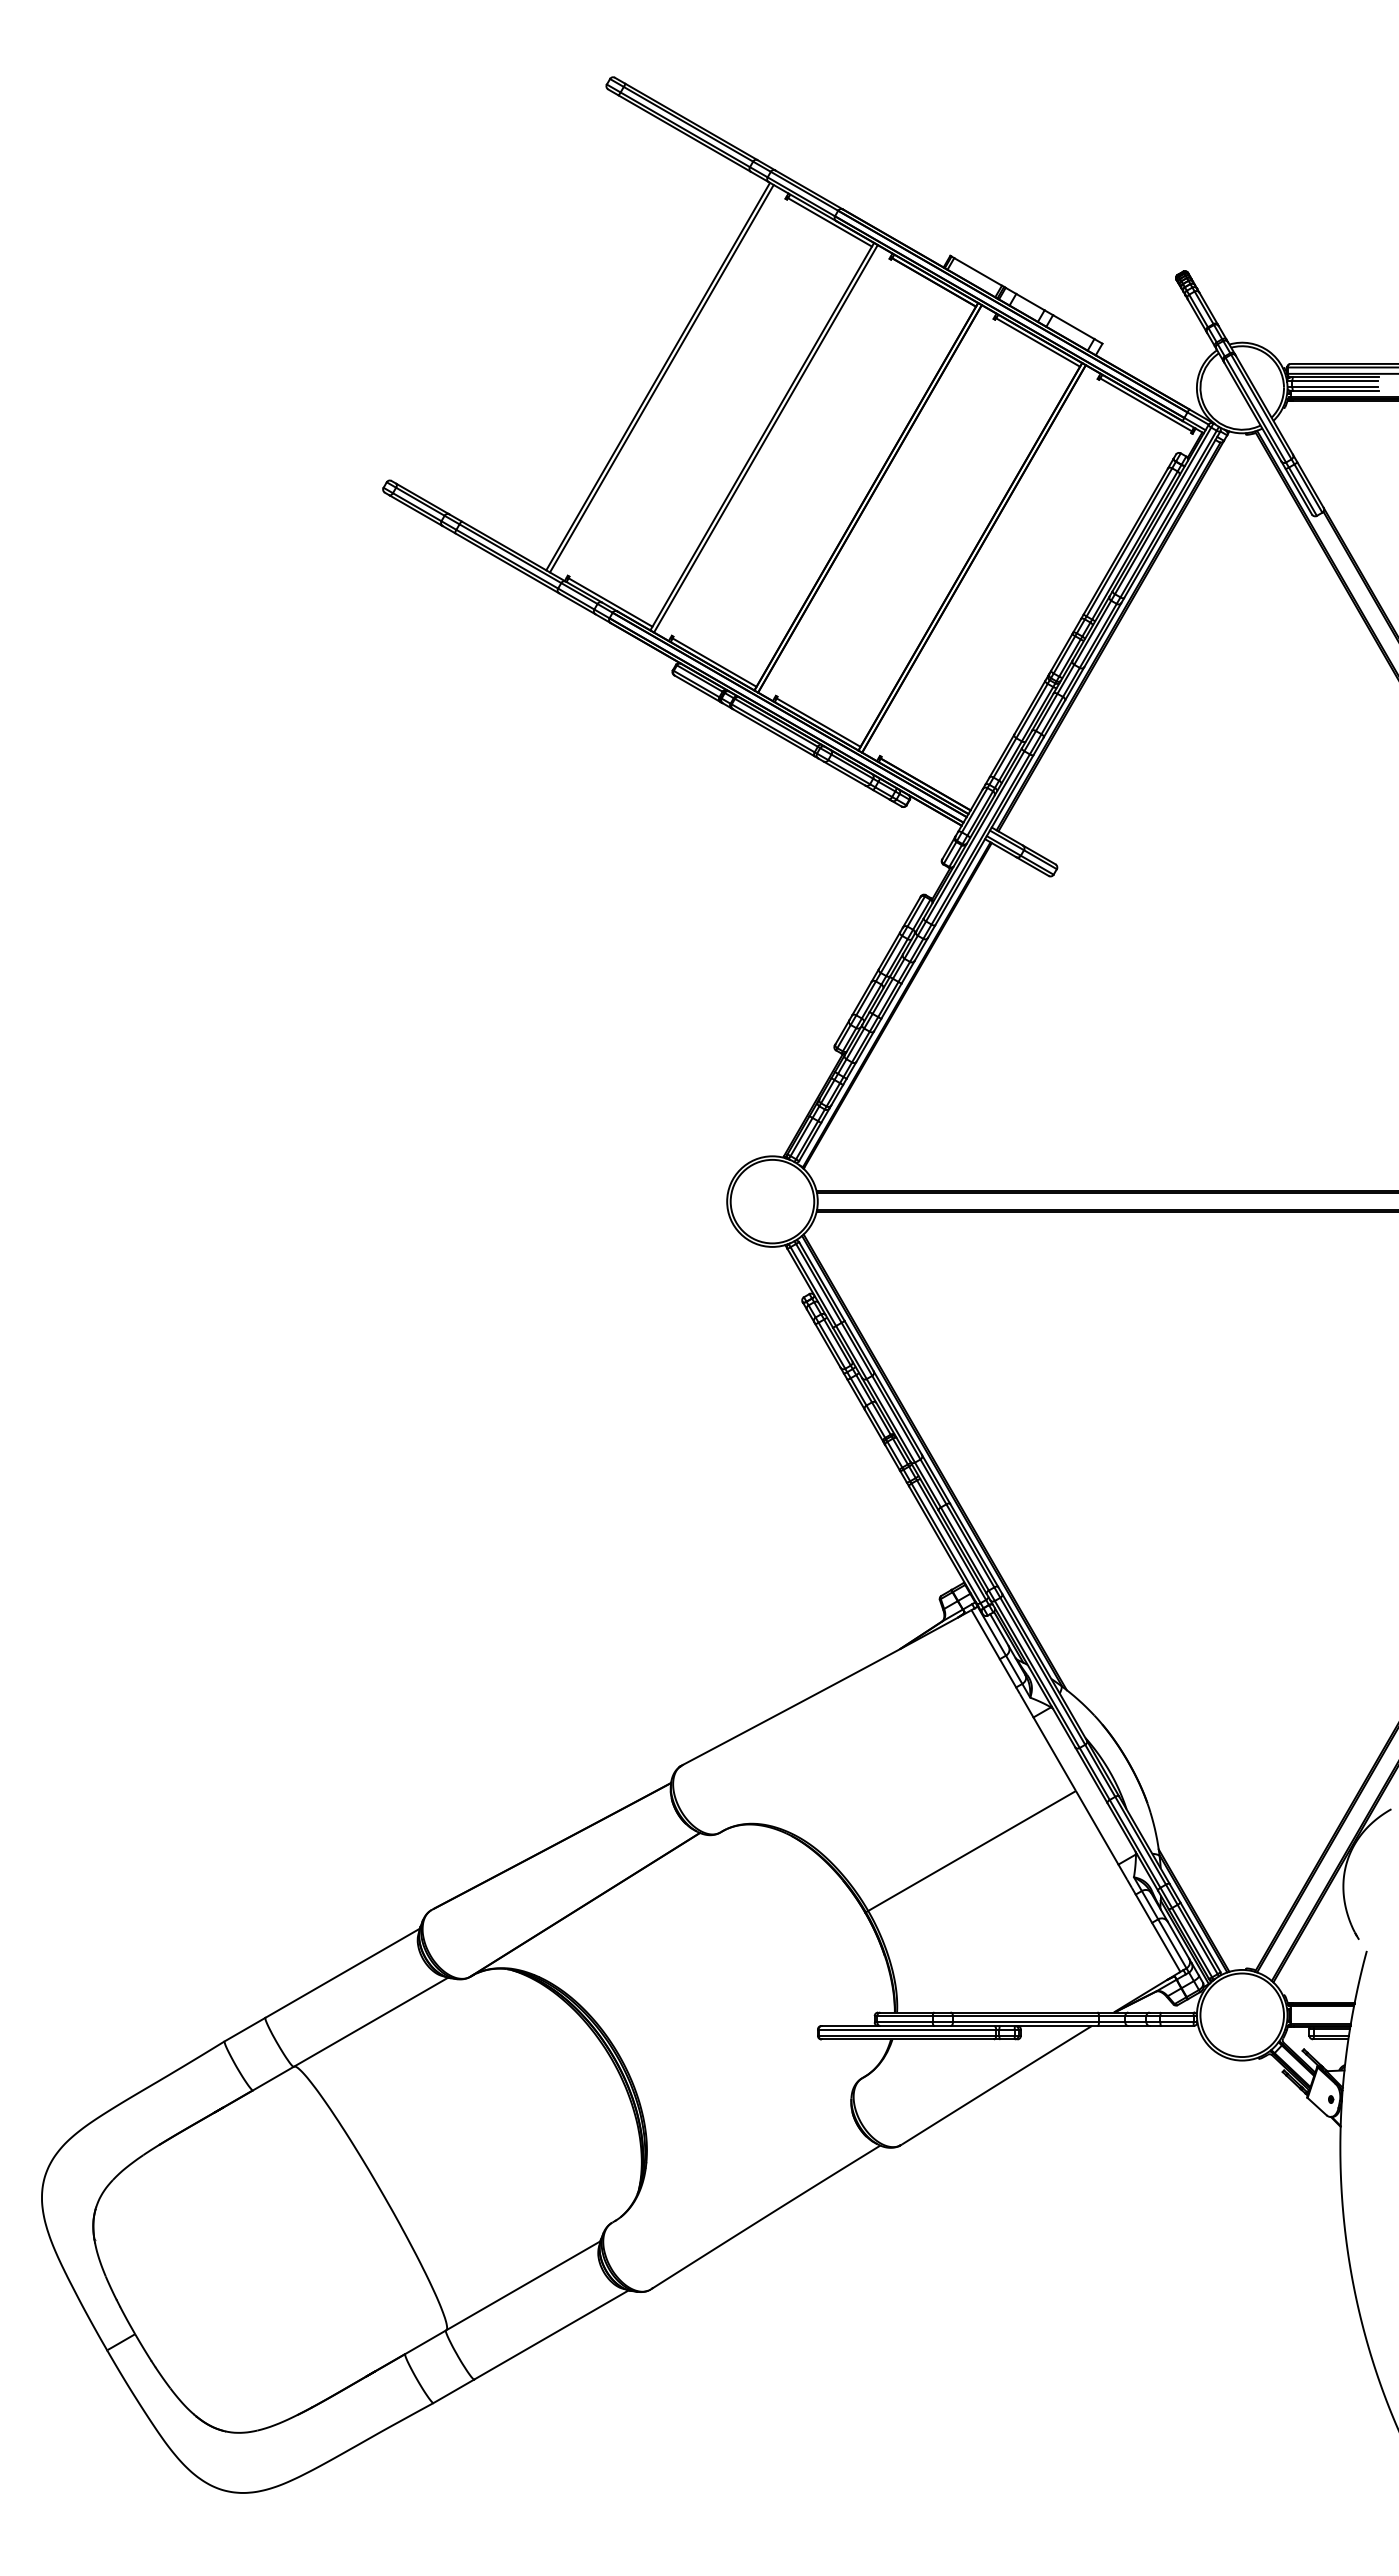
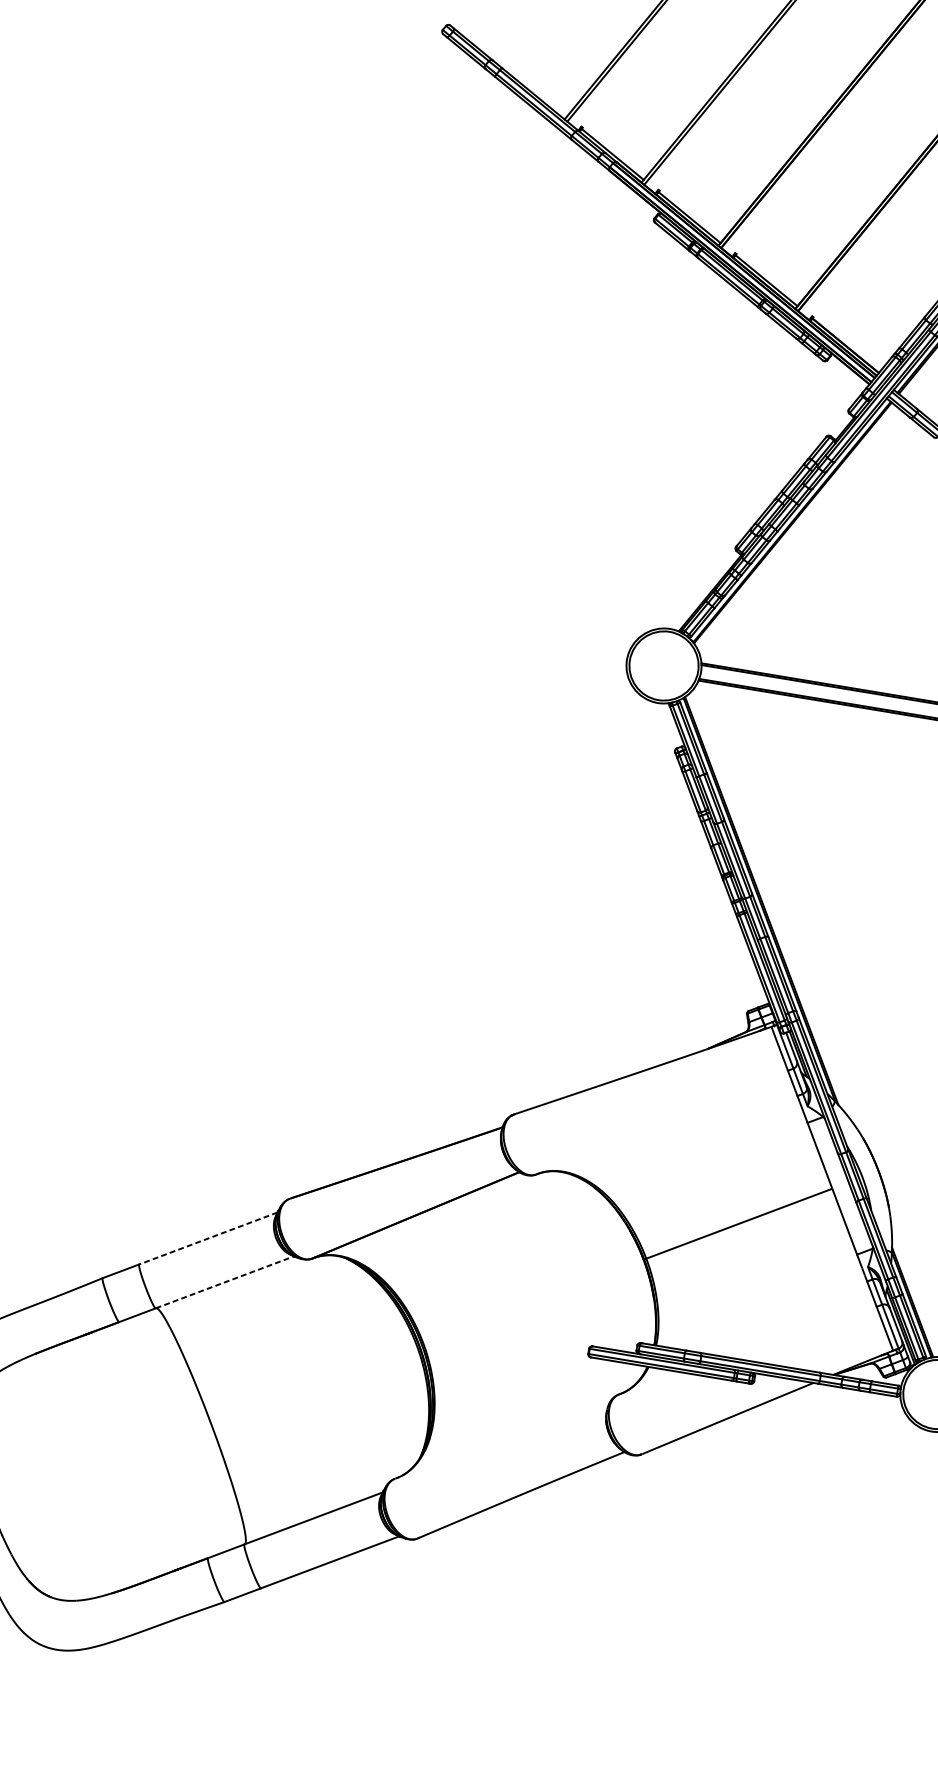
line: (342, 1973) -> (208, 1238), solid -> dashed
line: (371, 2021) -> (225, 1281), solid -> dashed

